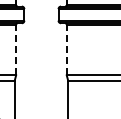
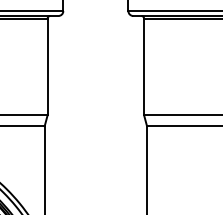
line: (16, 49) -> (48, 66), dashed -> solid
line: (66, 49) -> (143, 66), dashed -> solid

